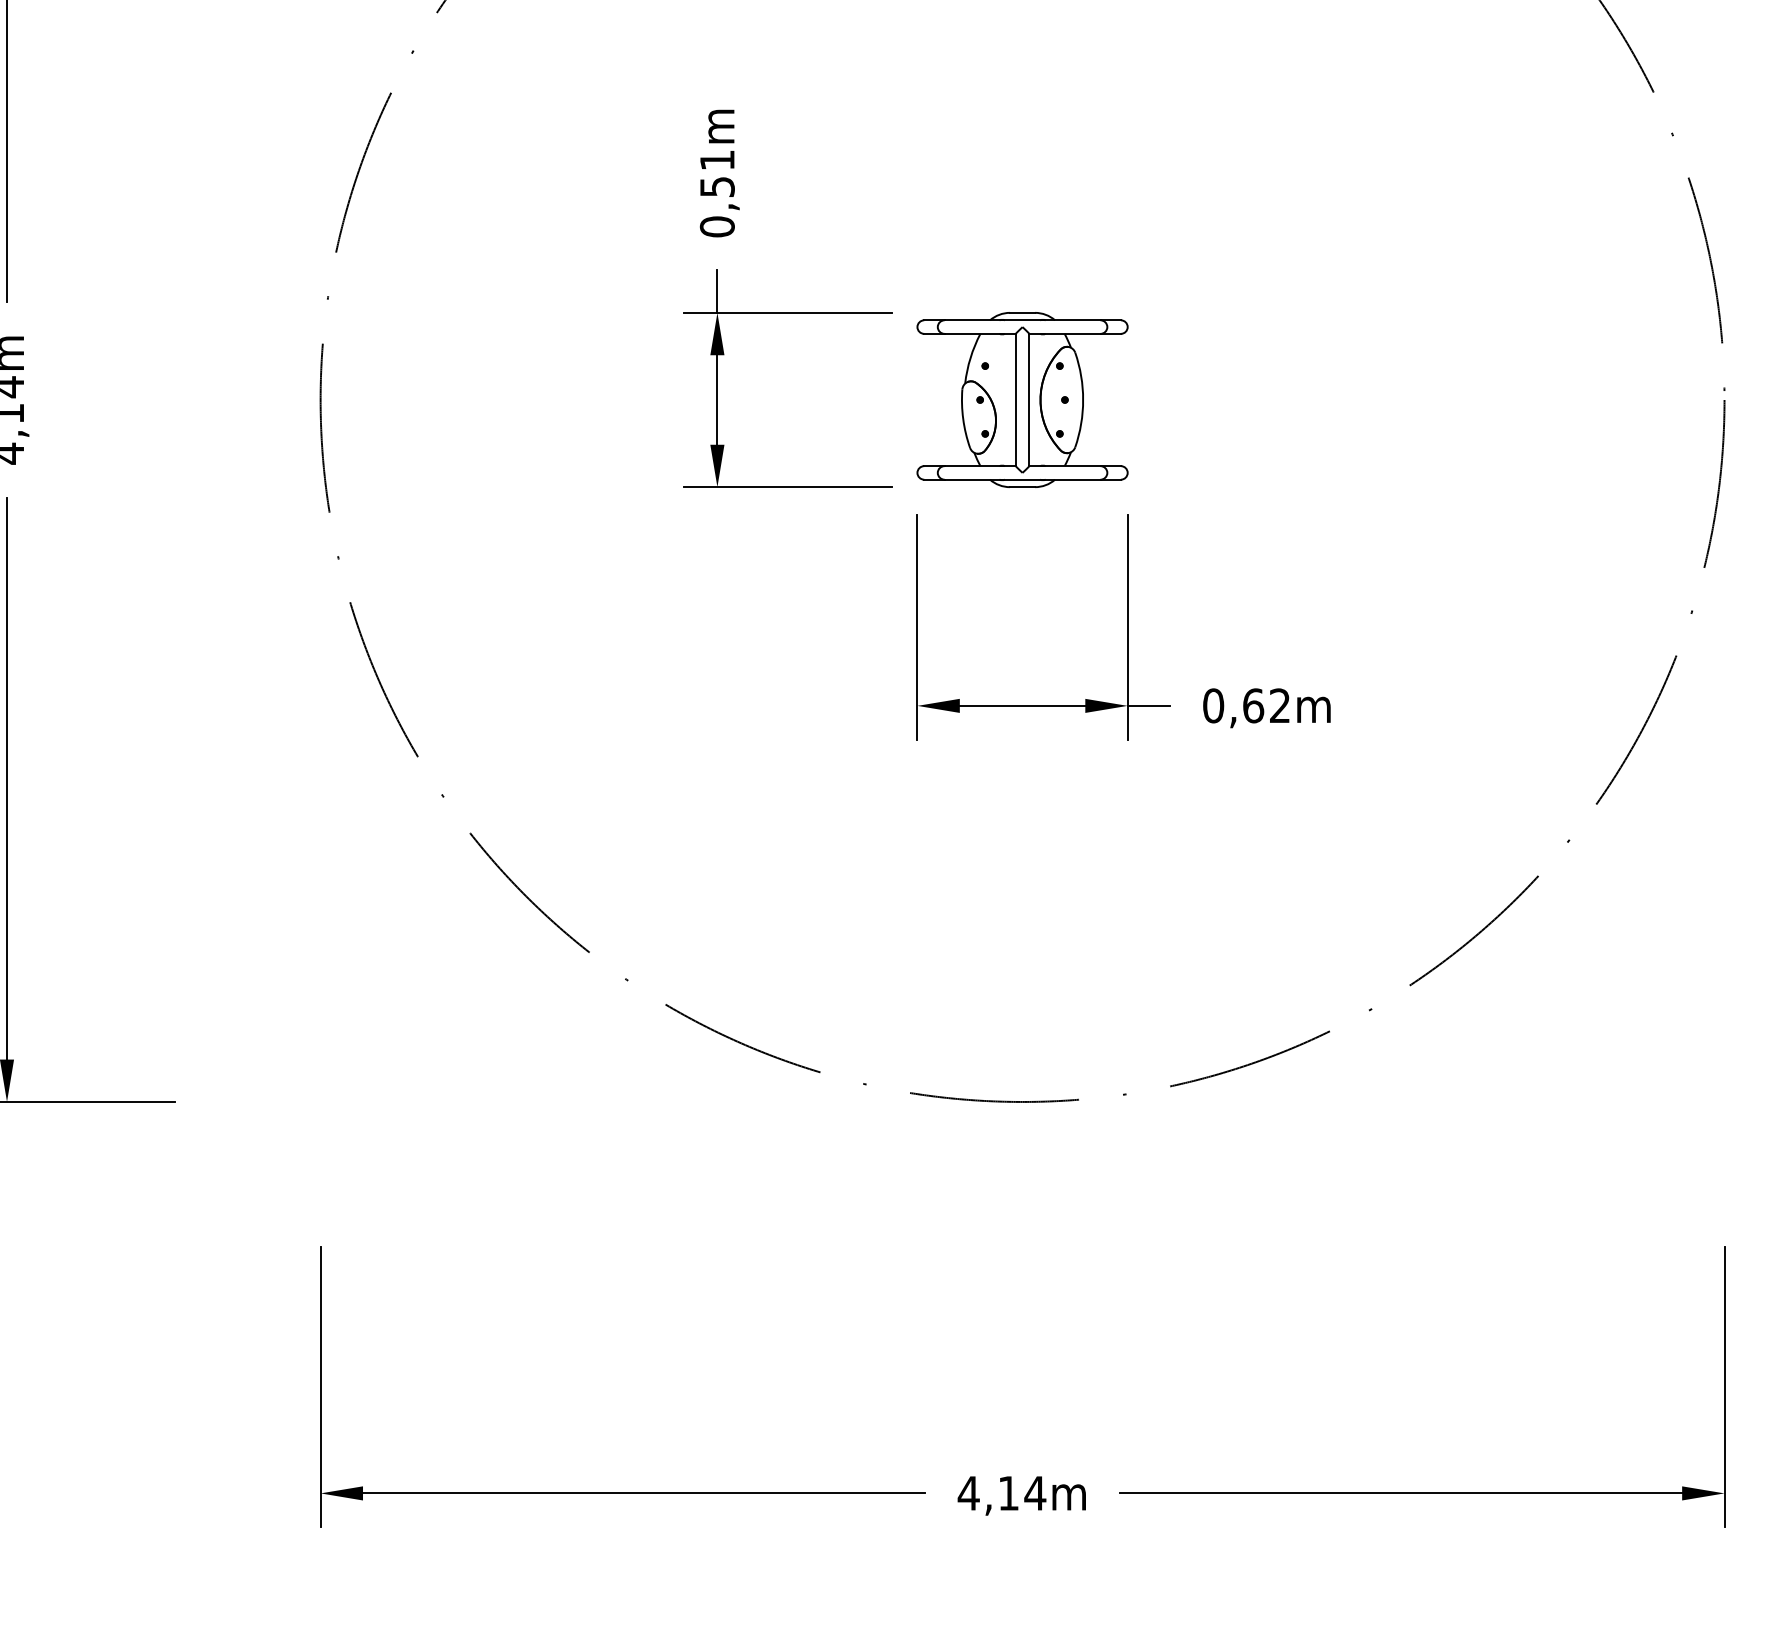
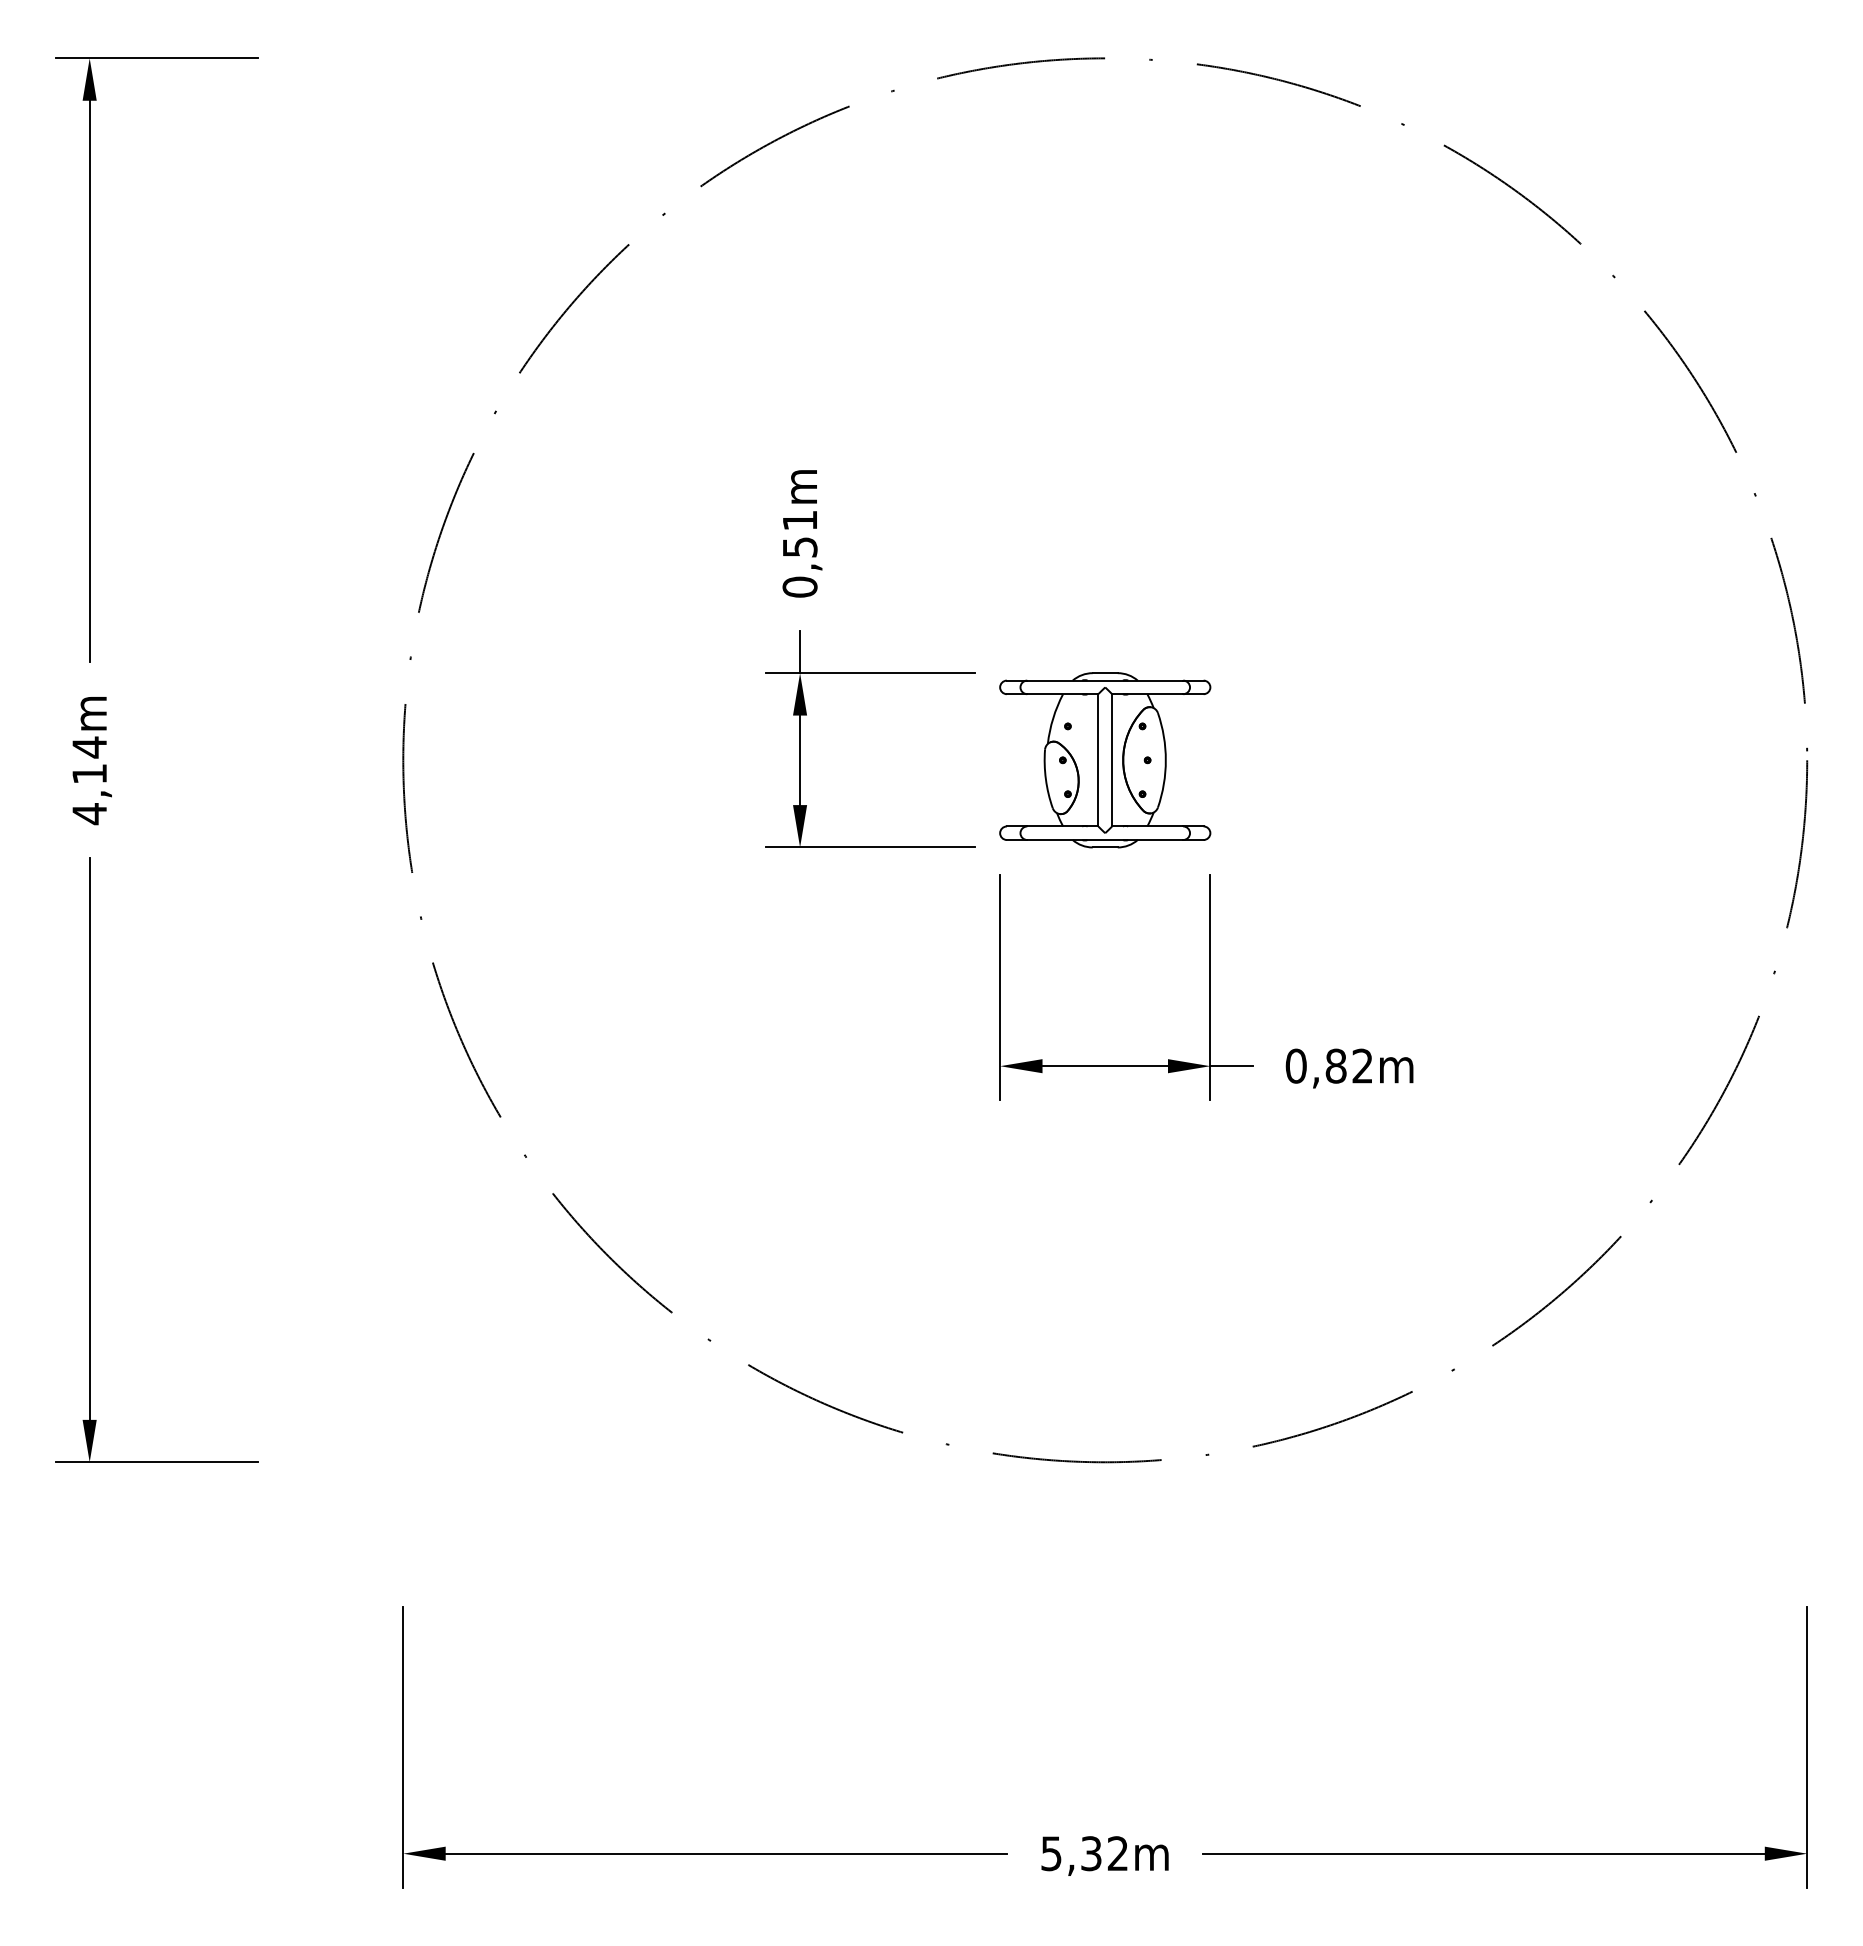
text: (1252, 705) -> (1335, 1065), 0,62m -> 0,82m
text: (1001, 1493) -> (1084, 1853), 4,14m -> 5,32m

